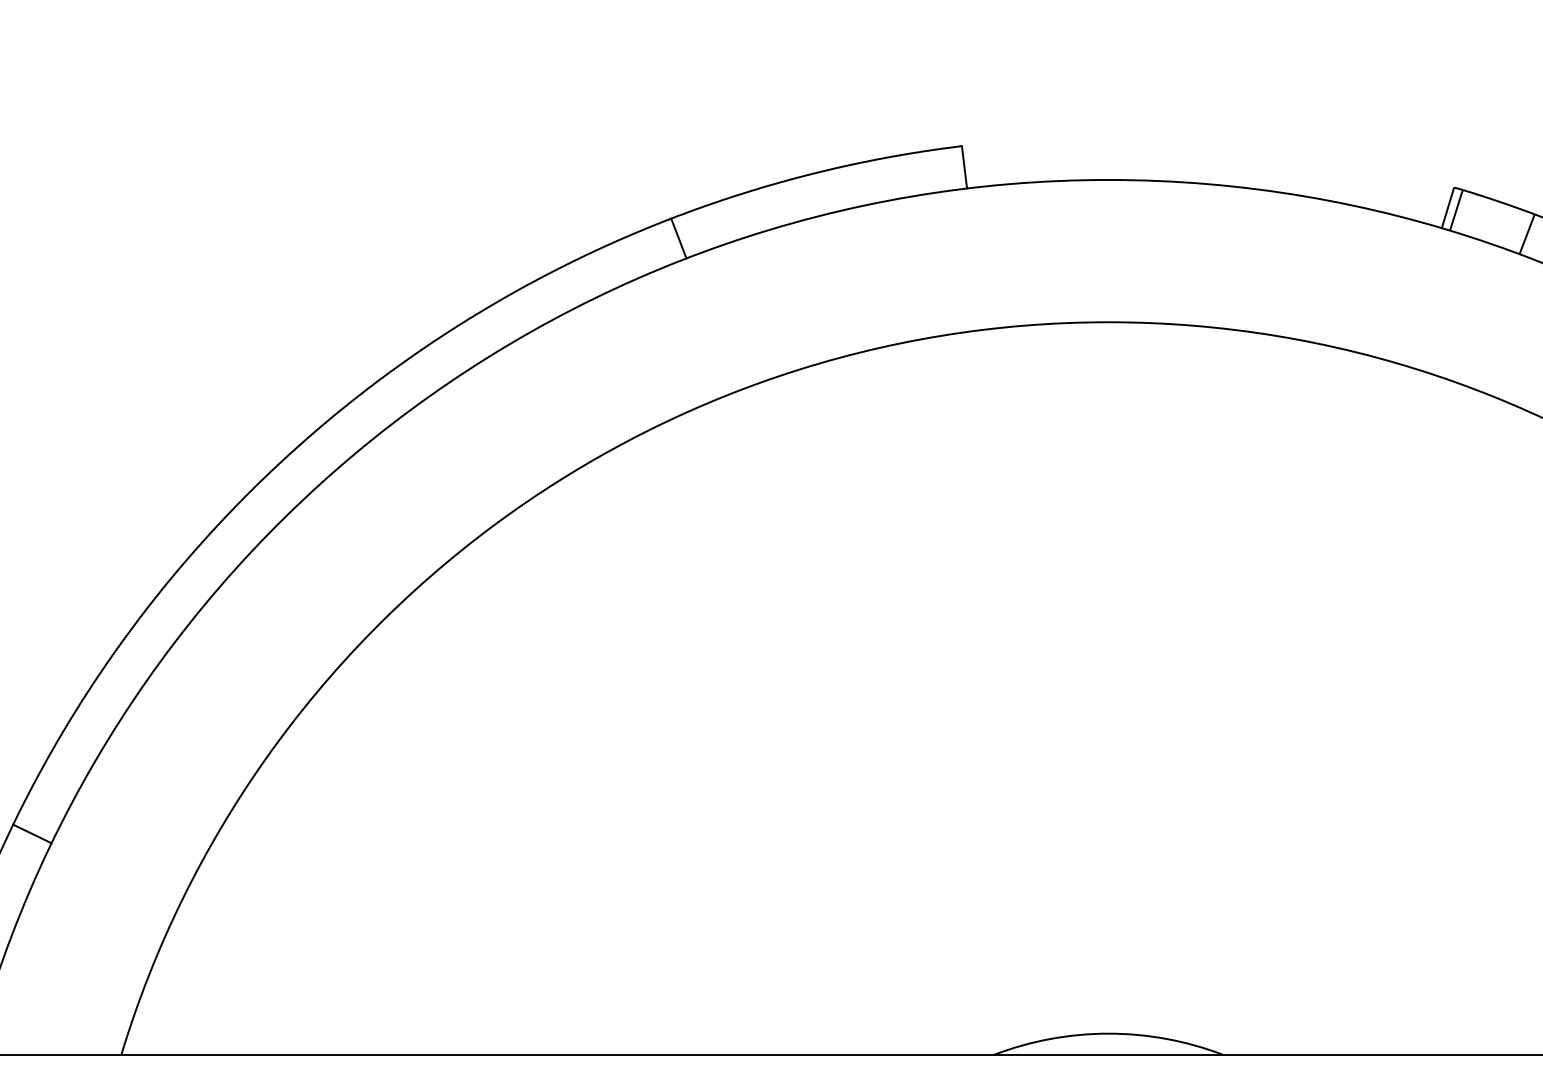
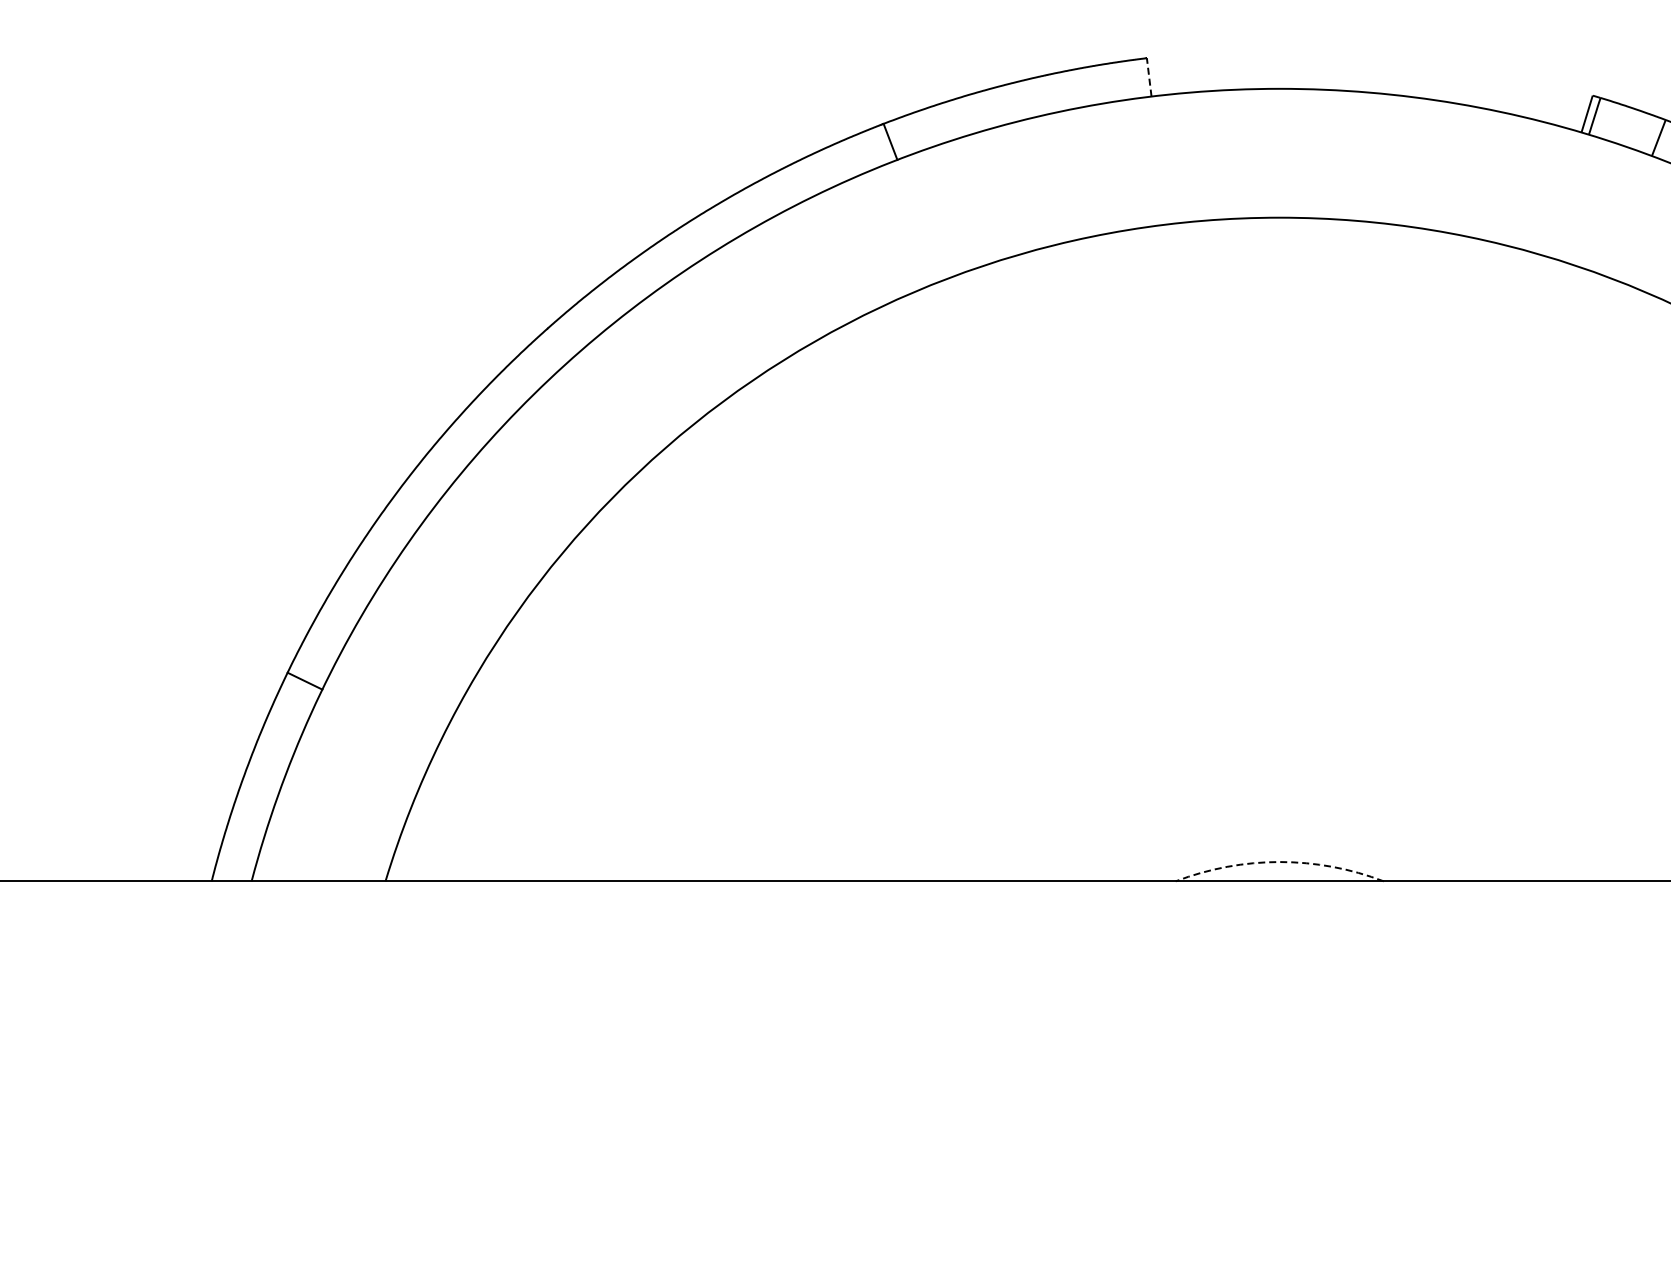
line: (964, 166) -> (1149, 76), solid -> dashed
arc: (1108, 1034) -> (1279, 862), solid -> dashed

